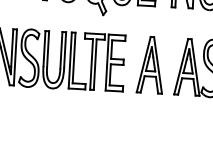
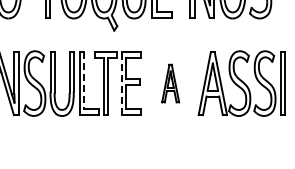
line: (74, 58) -> (84, 81), solid -> dashed
line: (107, 62) -> (121, 83), solid -> dashed
part: (150, 64) -> (170, 83), size x0.6

